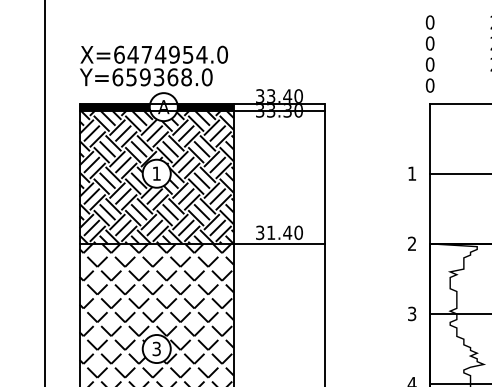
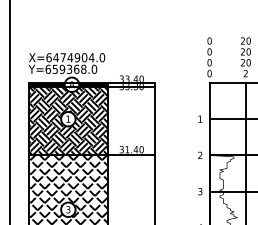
text: (187, 54) -> (84, 57), X=6474954.0 -> X=6474904.0

